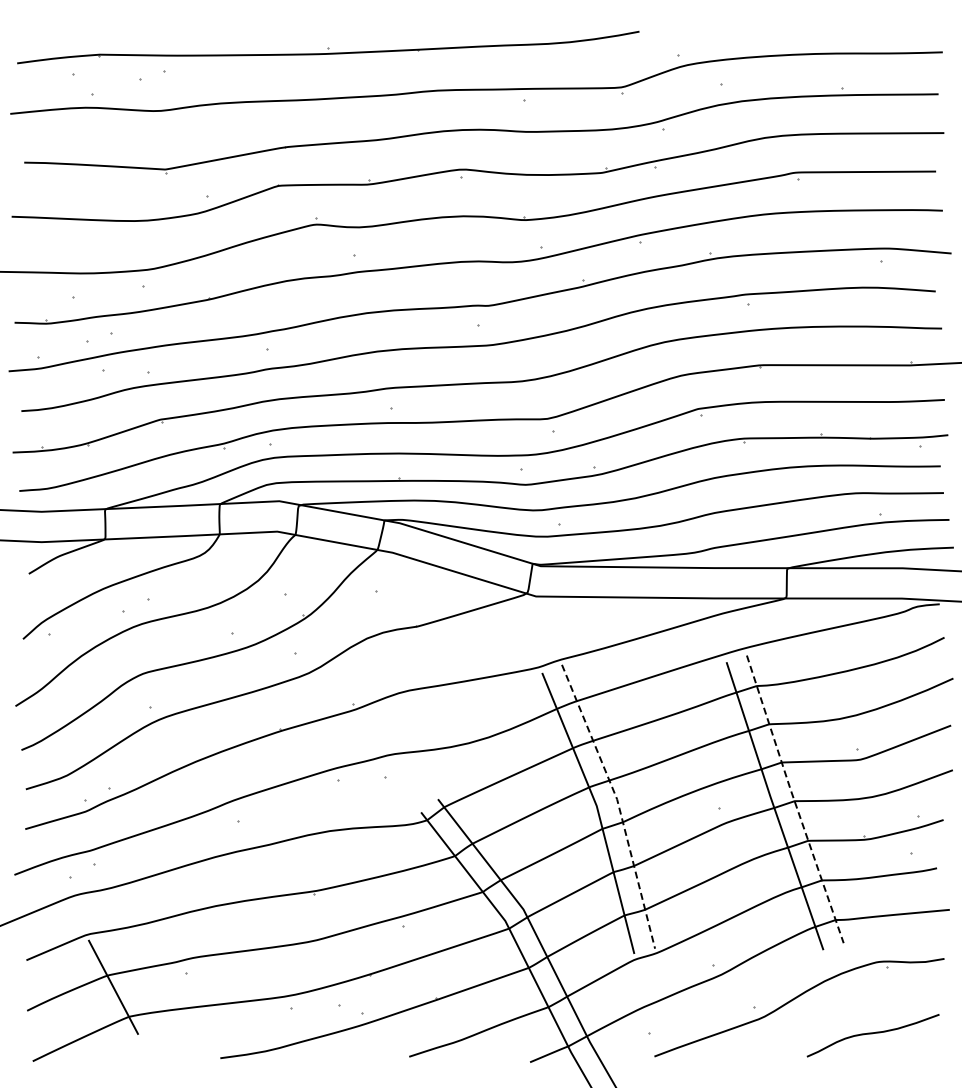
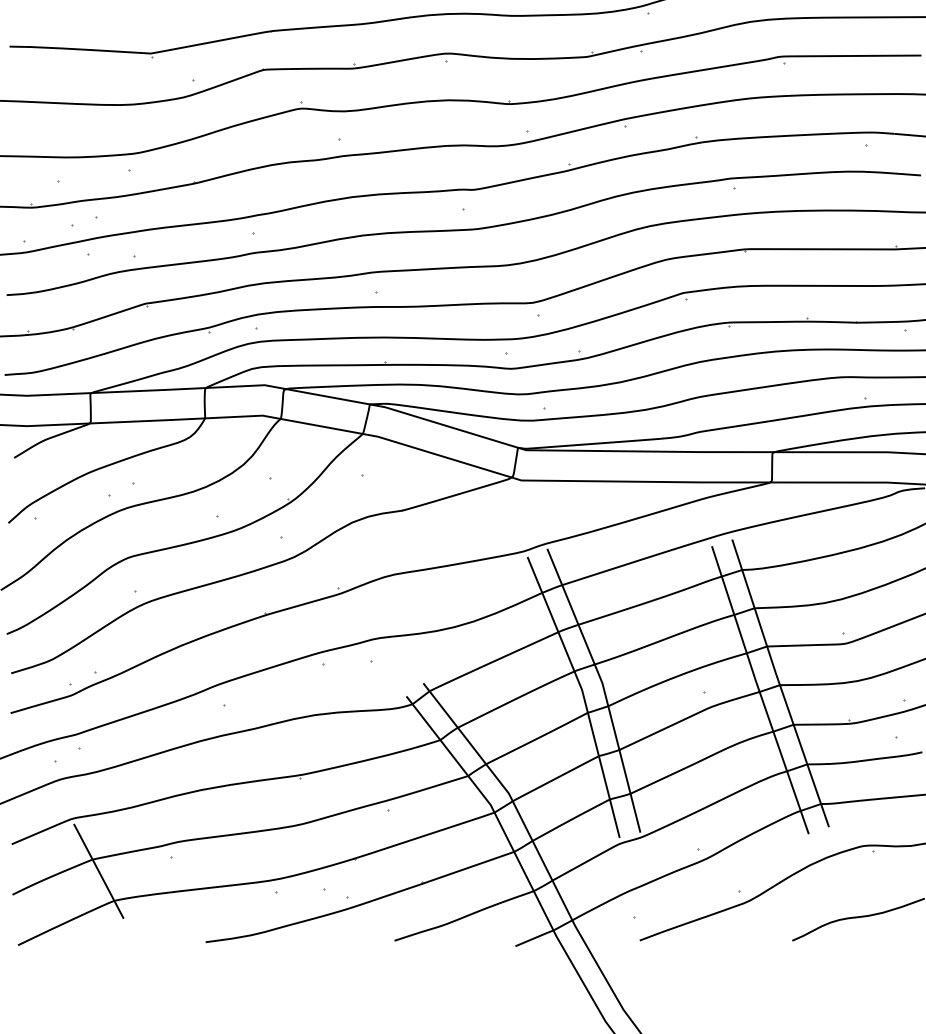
line: (793, 799) -> (778, 683), dashed -> solid
line: (618, 803) -> (603, 687), dashed -> solid

